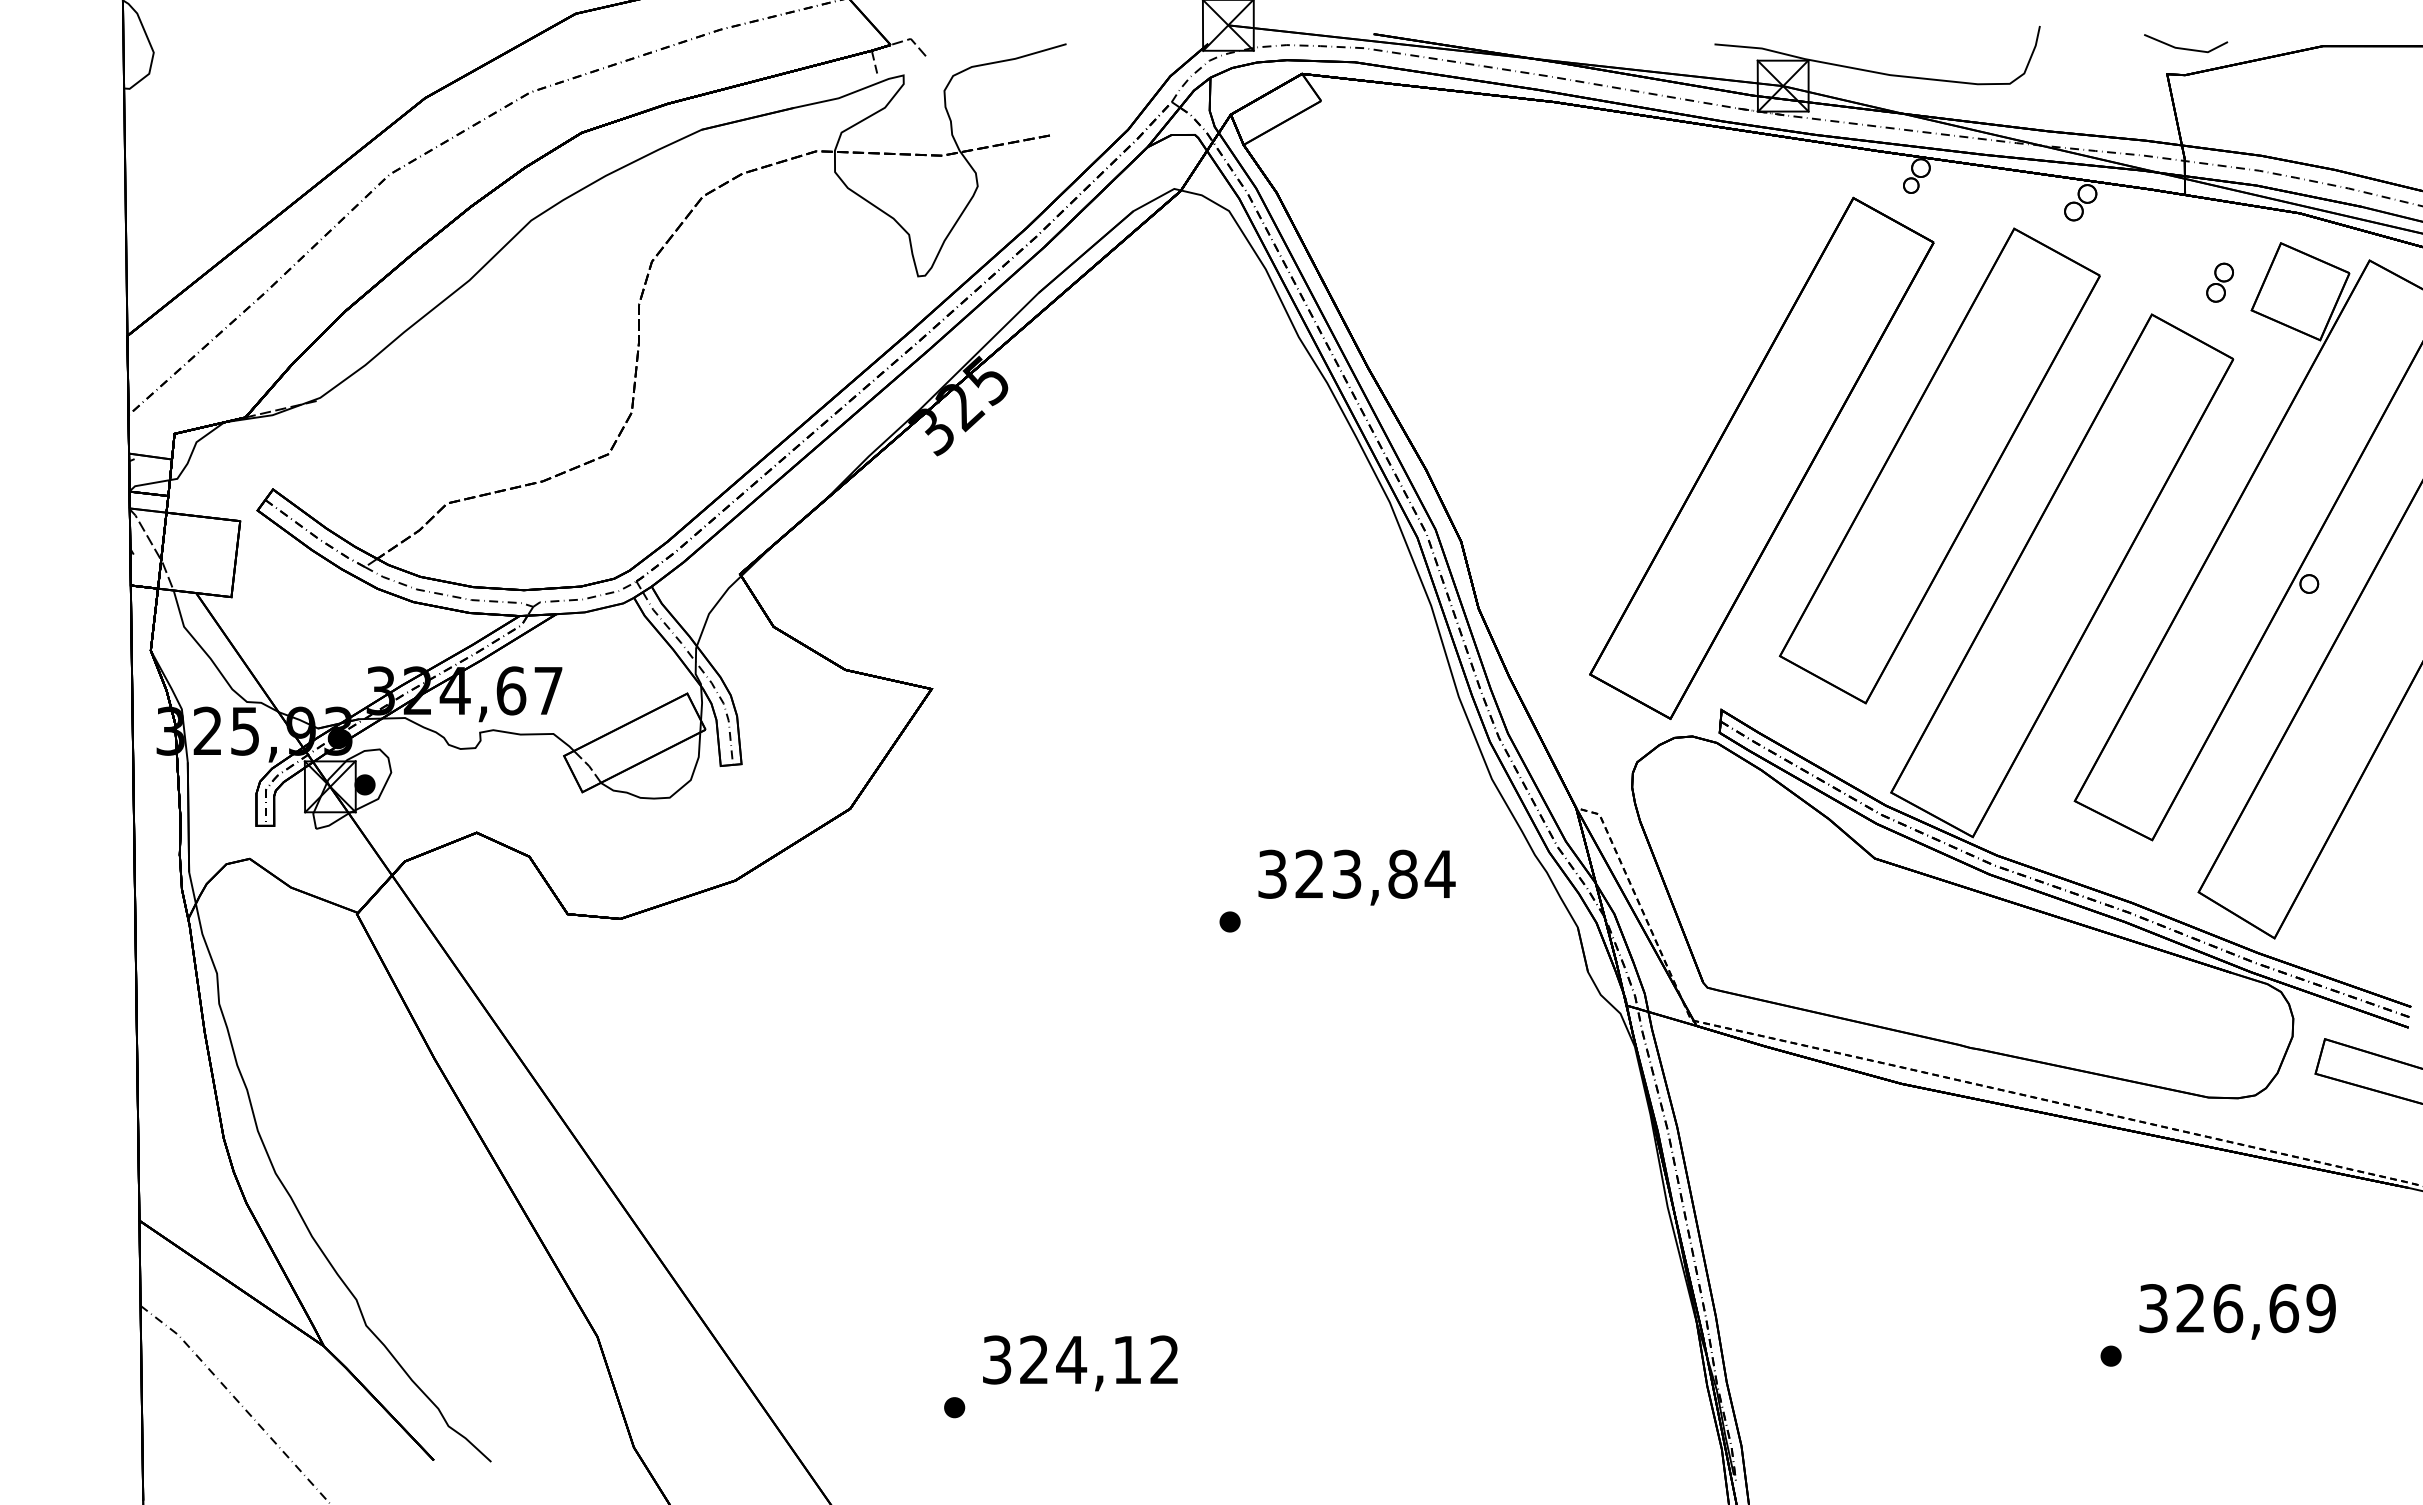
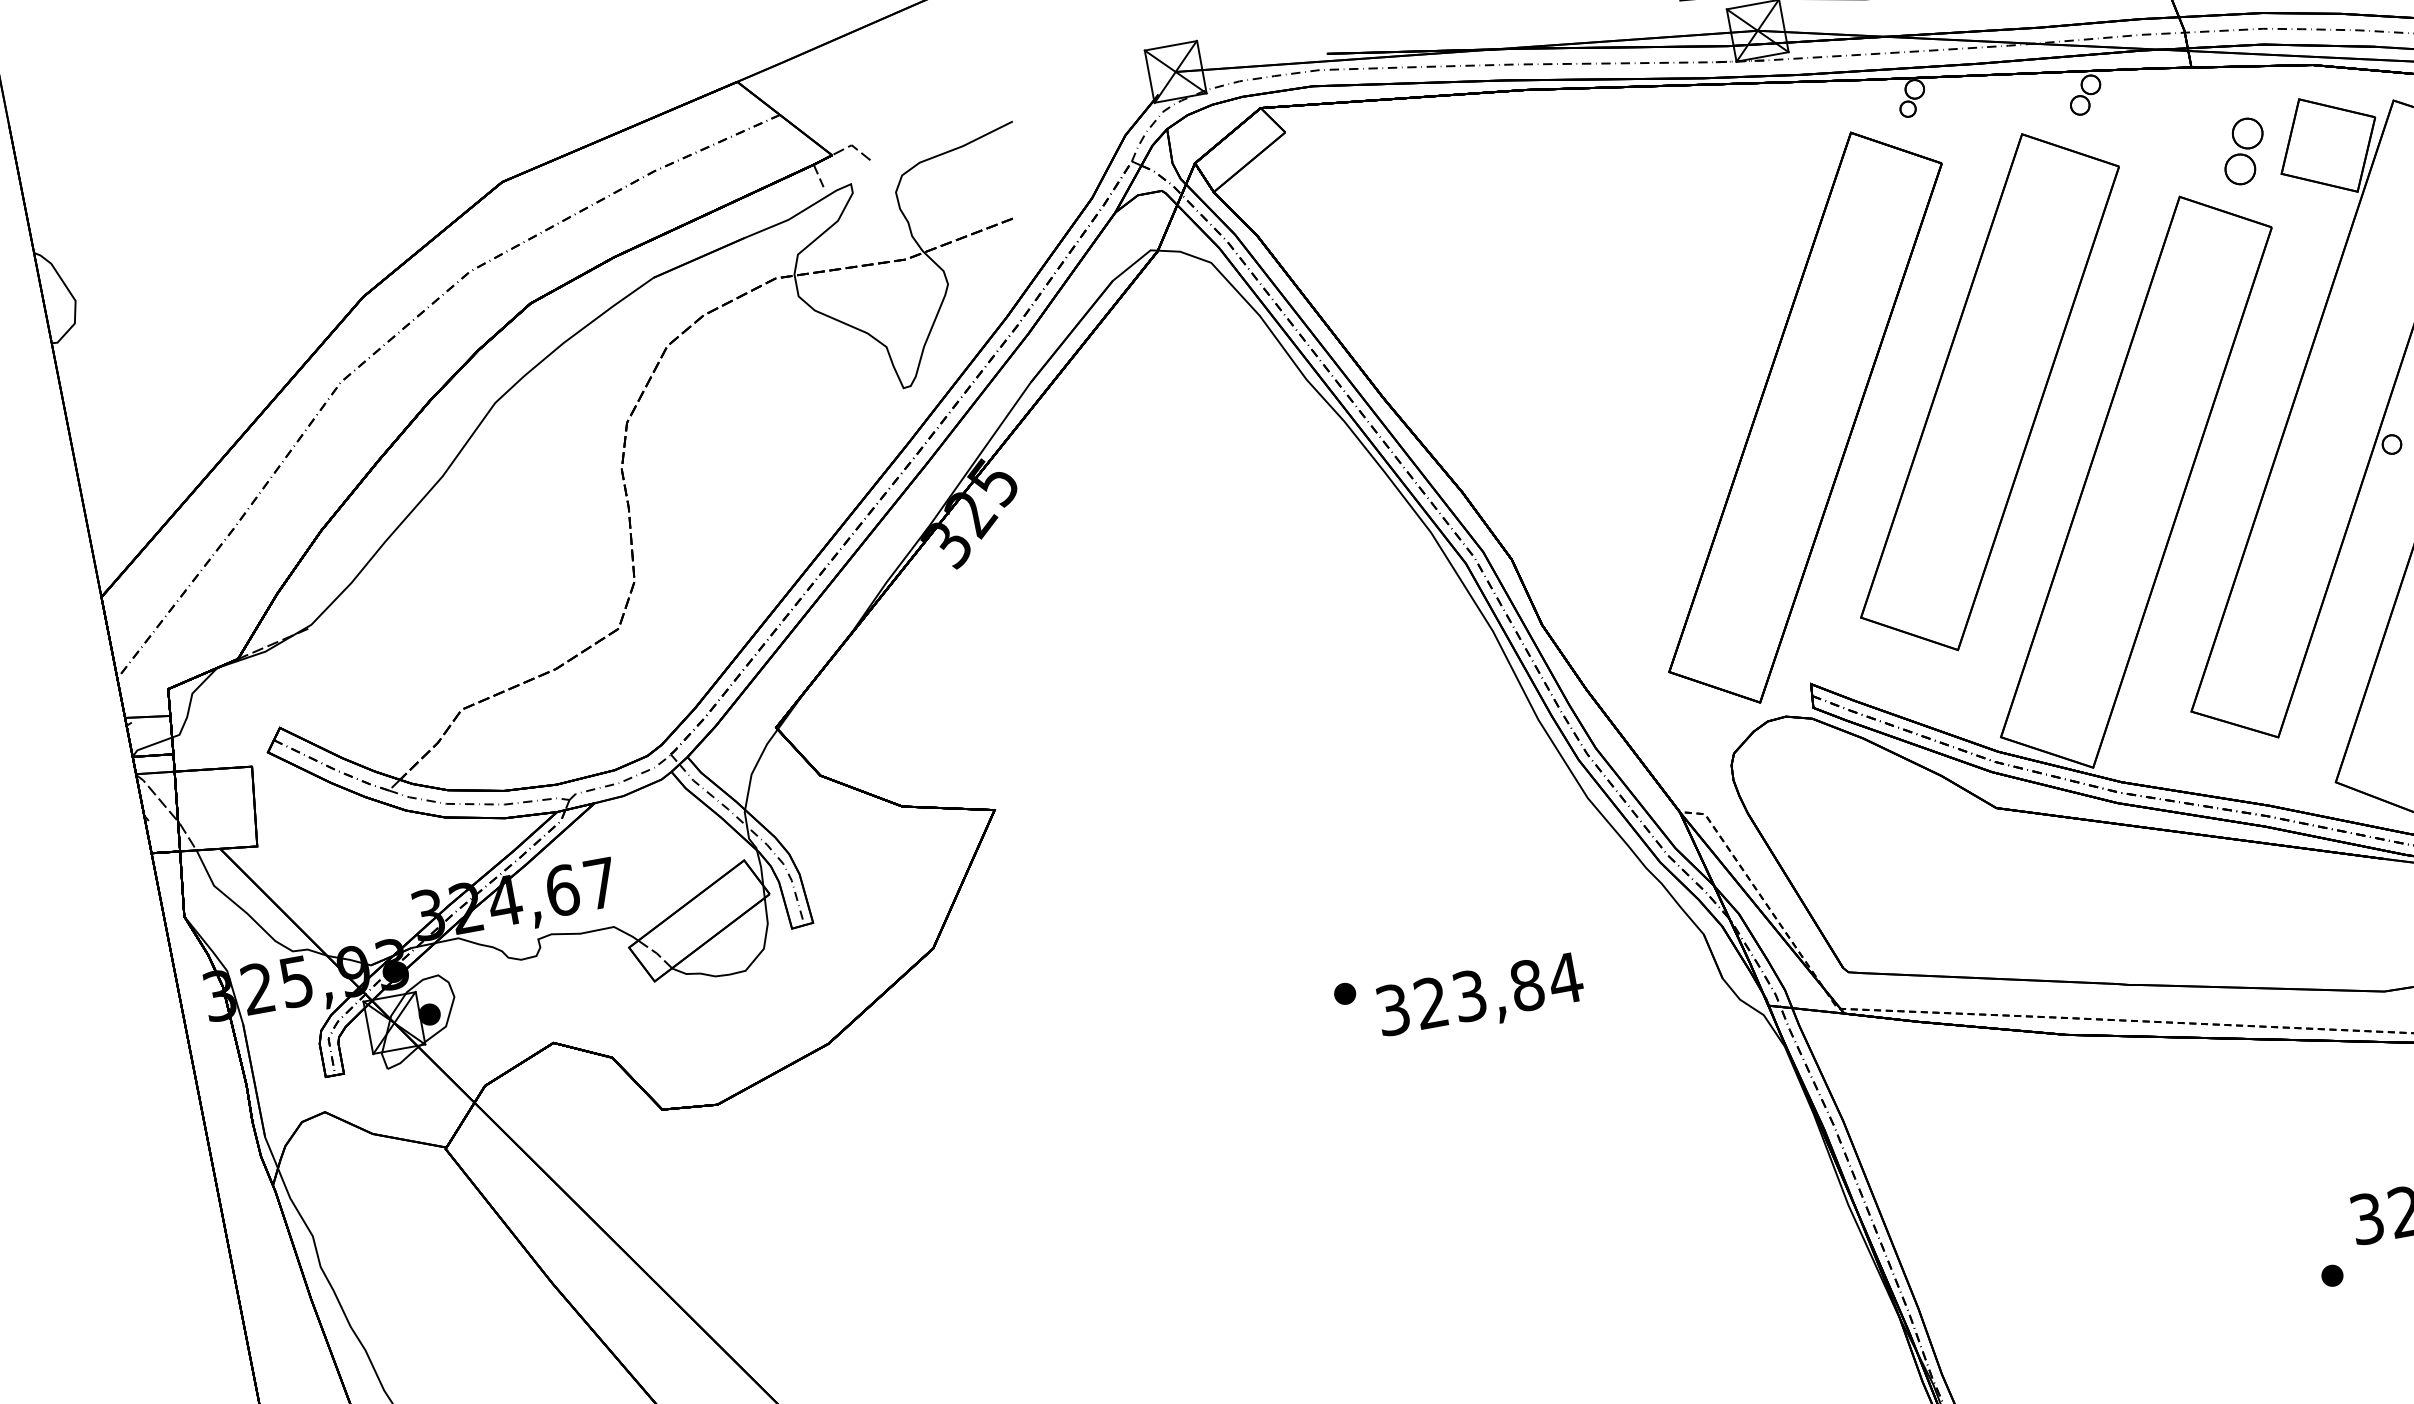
part: (2219, 282) -> (2243, 151), size x1.6
text: (1356, 877) -> (1480, 997), moved

